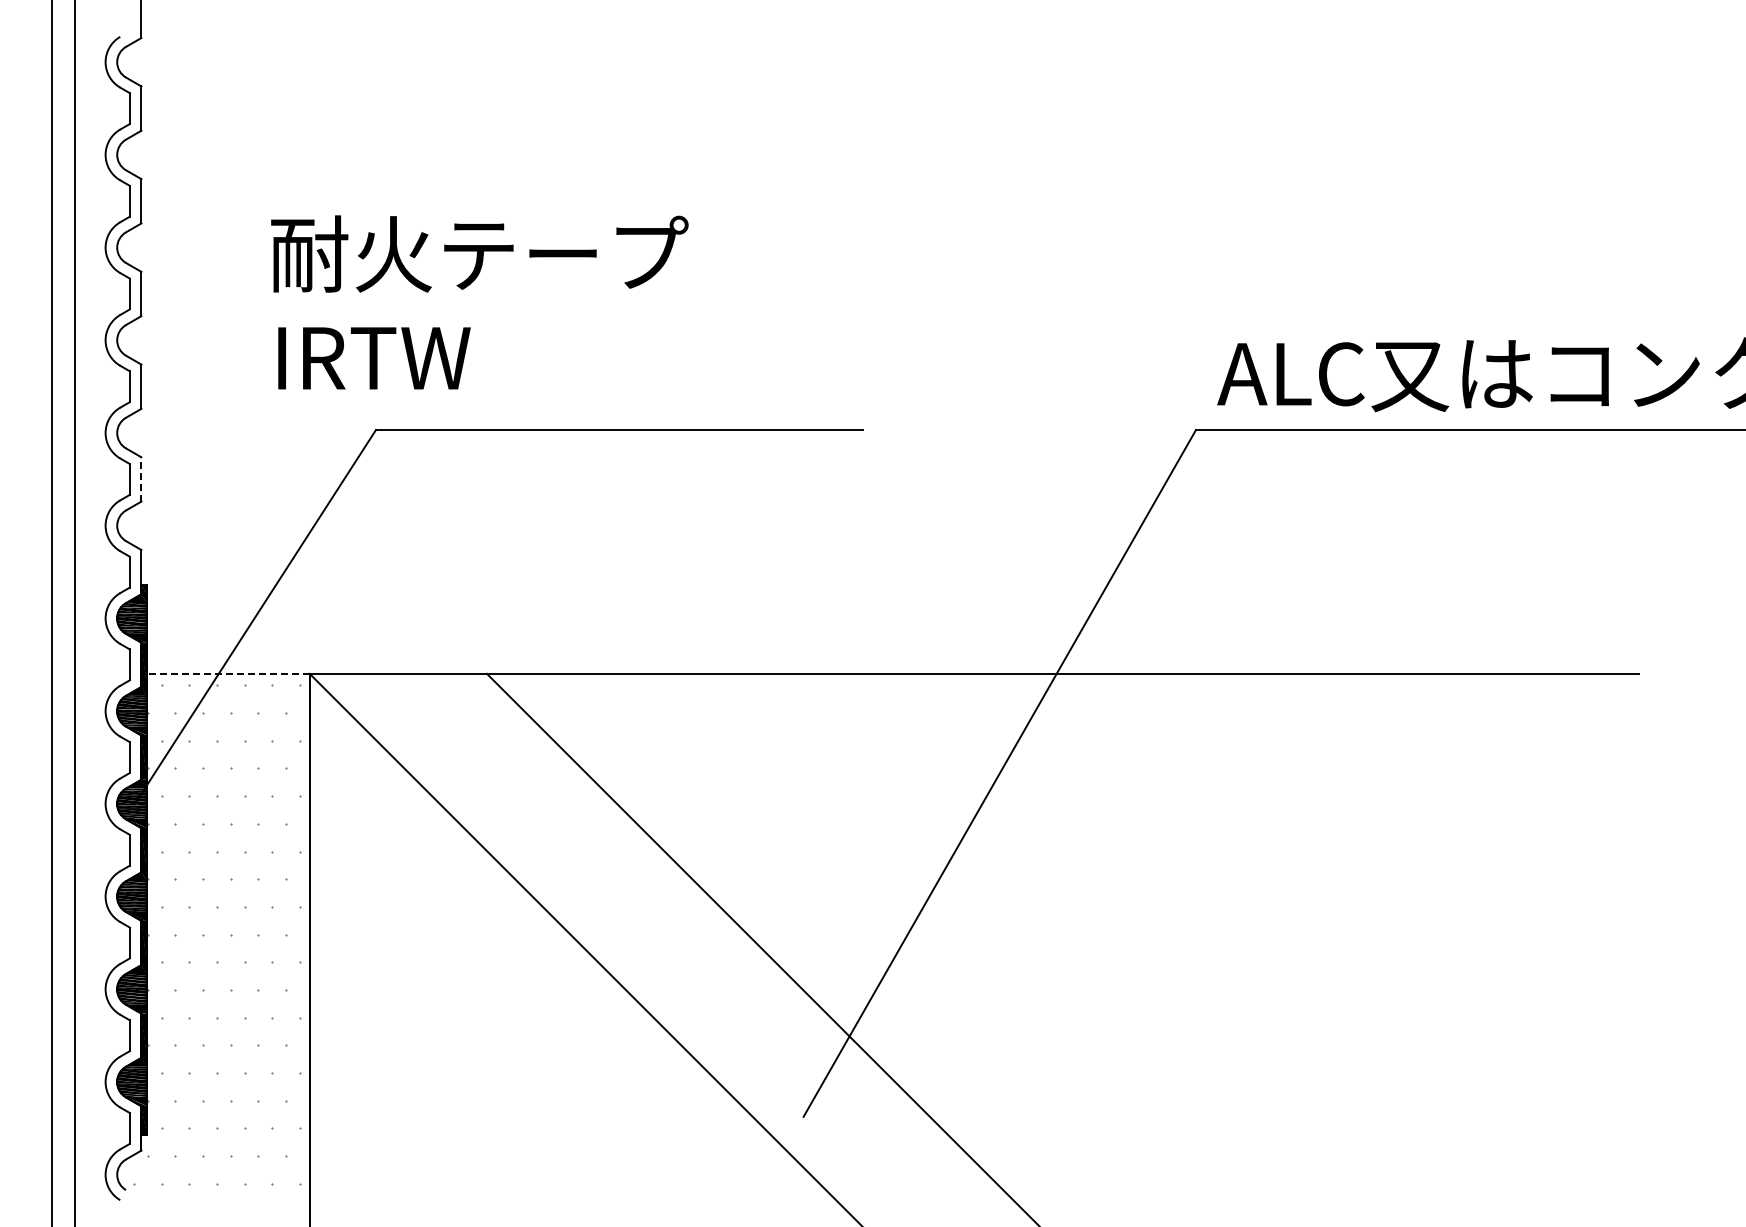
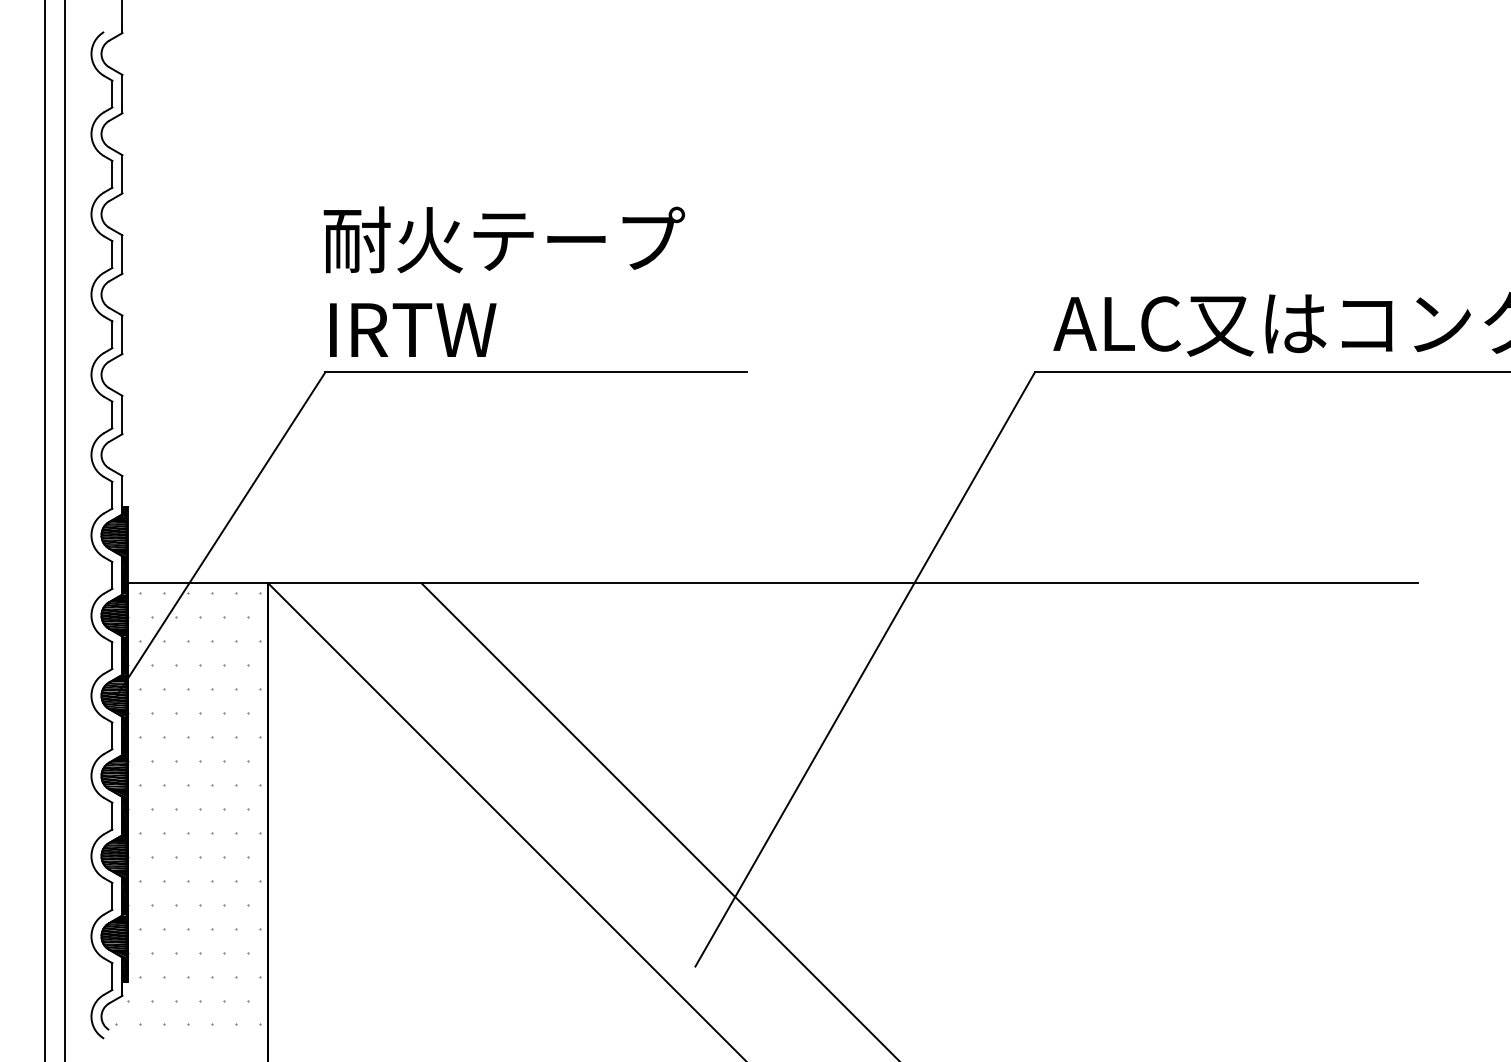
text: (479, 302) -> (504, 281), moved
line: (141, 478) -> (122, 414), dashed -> solid
line: (228, 673) -> (197, 582), dashed -> solid

